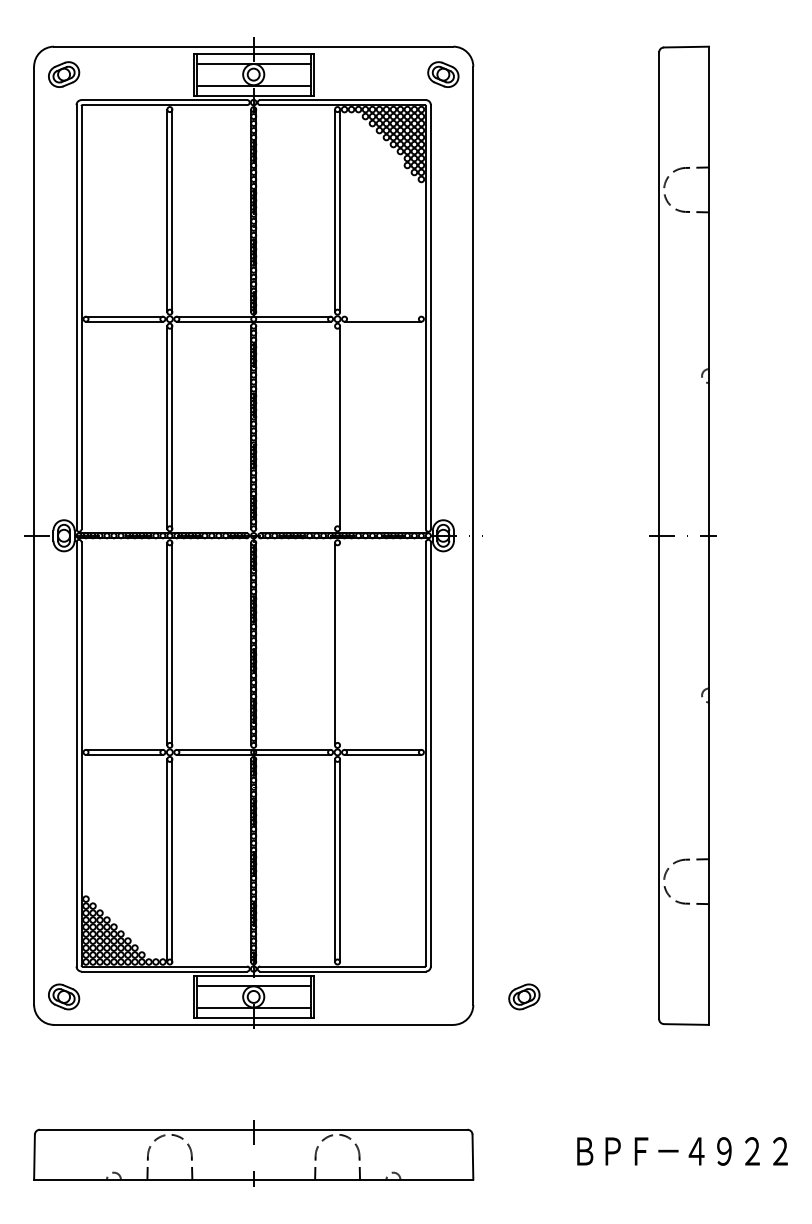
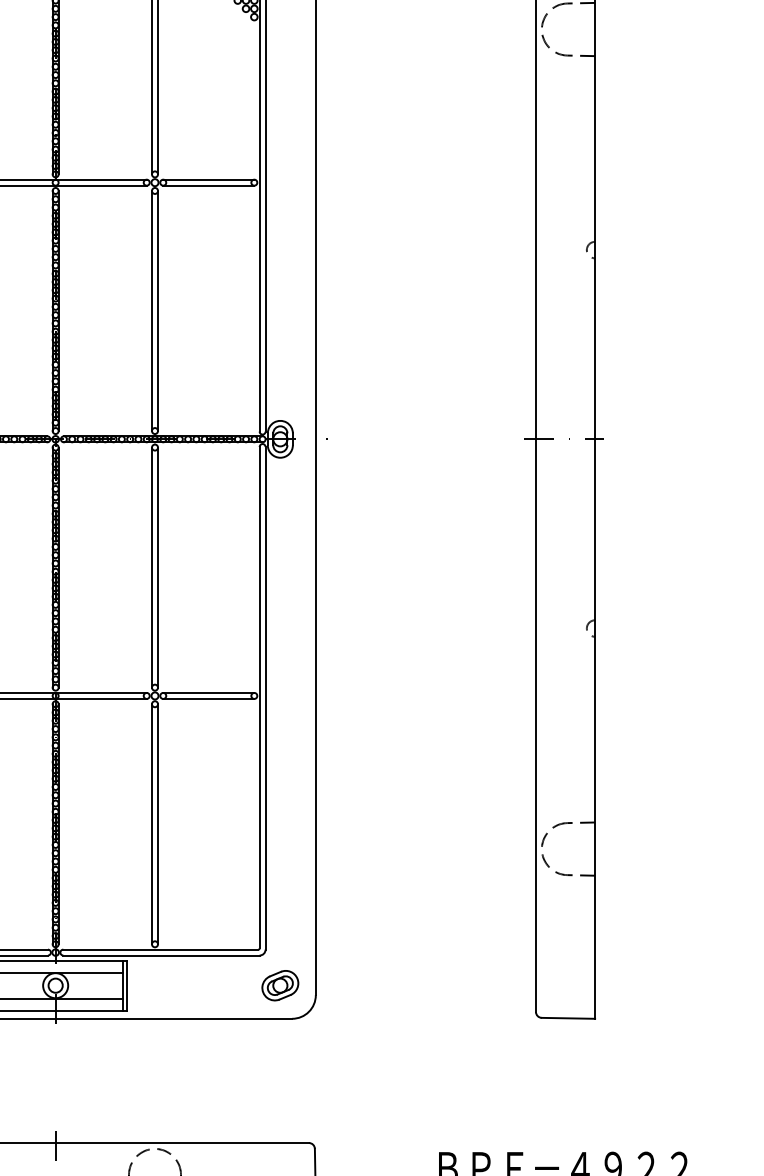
line: (382, 316) -> (208, 179), added
line: (335, 427) -> (152, 311), added
line: (340, 643) -> (158, 566), added
part: (524, 996) -> (280, 985), moved

